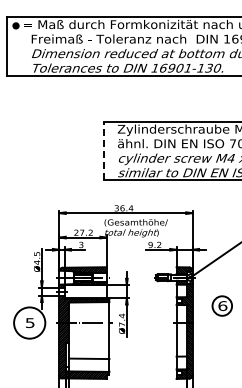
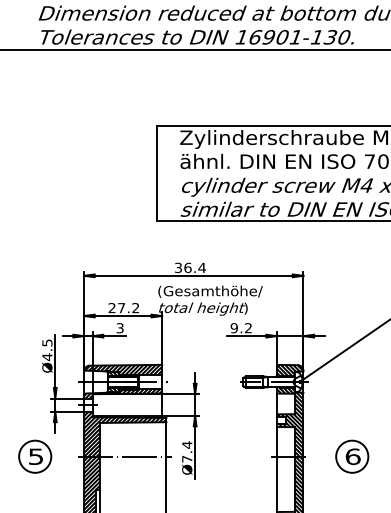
line: (103, 150) -> (156, 172), dashed -> solid
part: (221, 305) -> (350, 455), moved
circle: (29, 322) -> (34, 455), size x0.62

